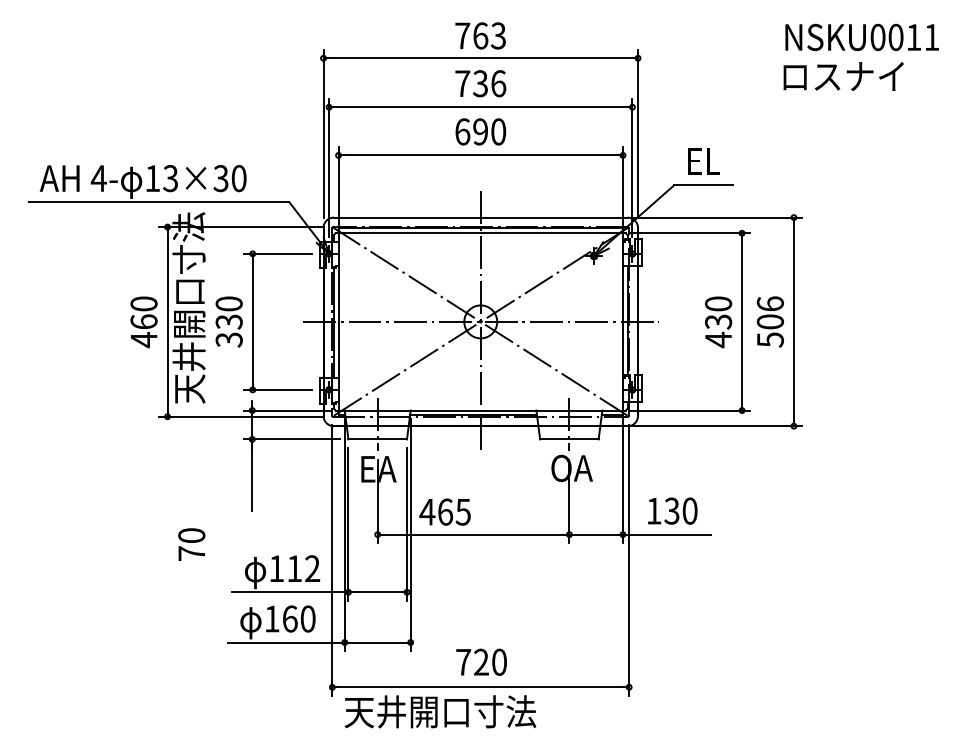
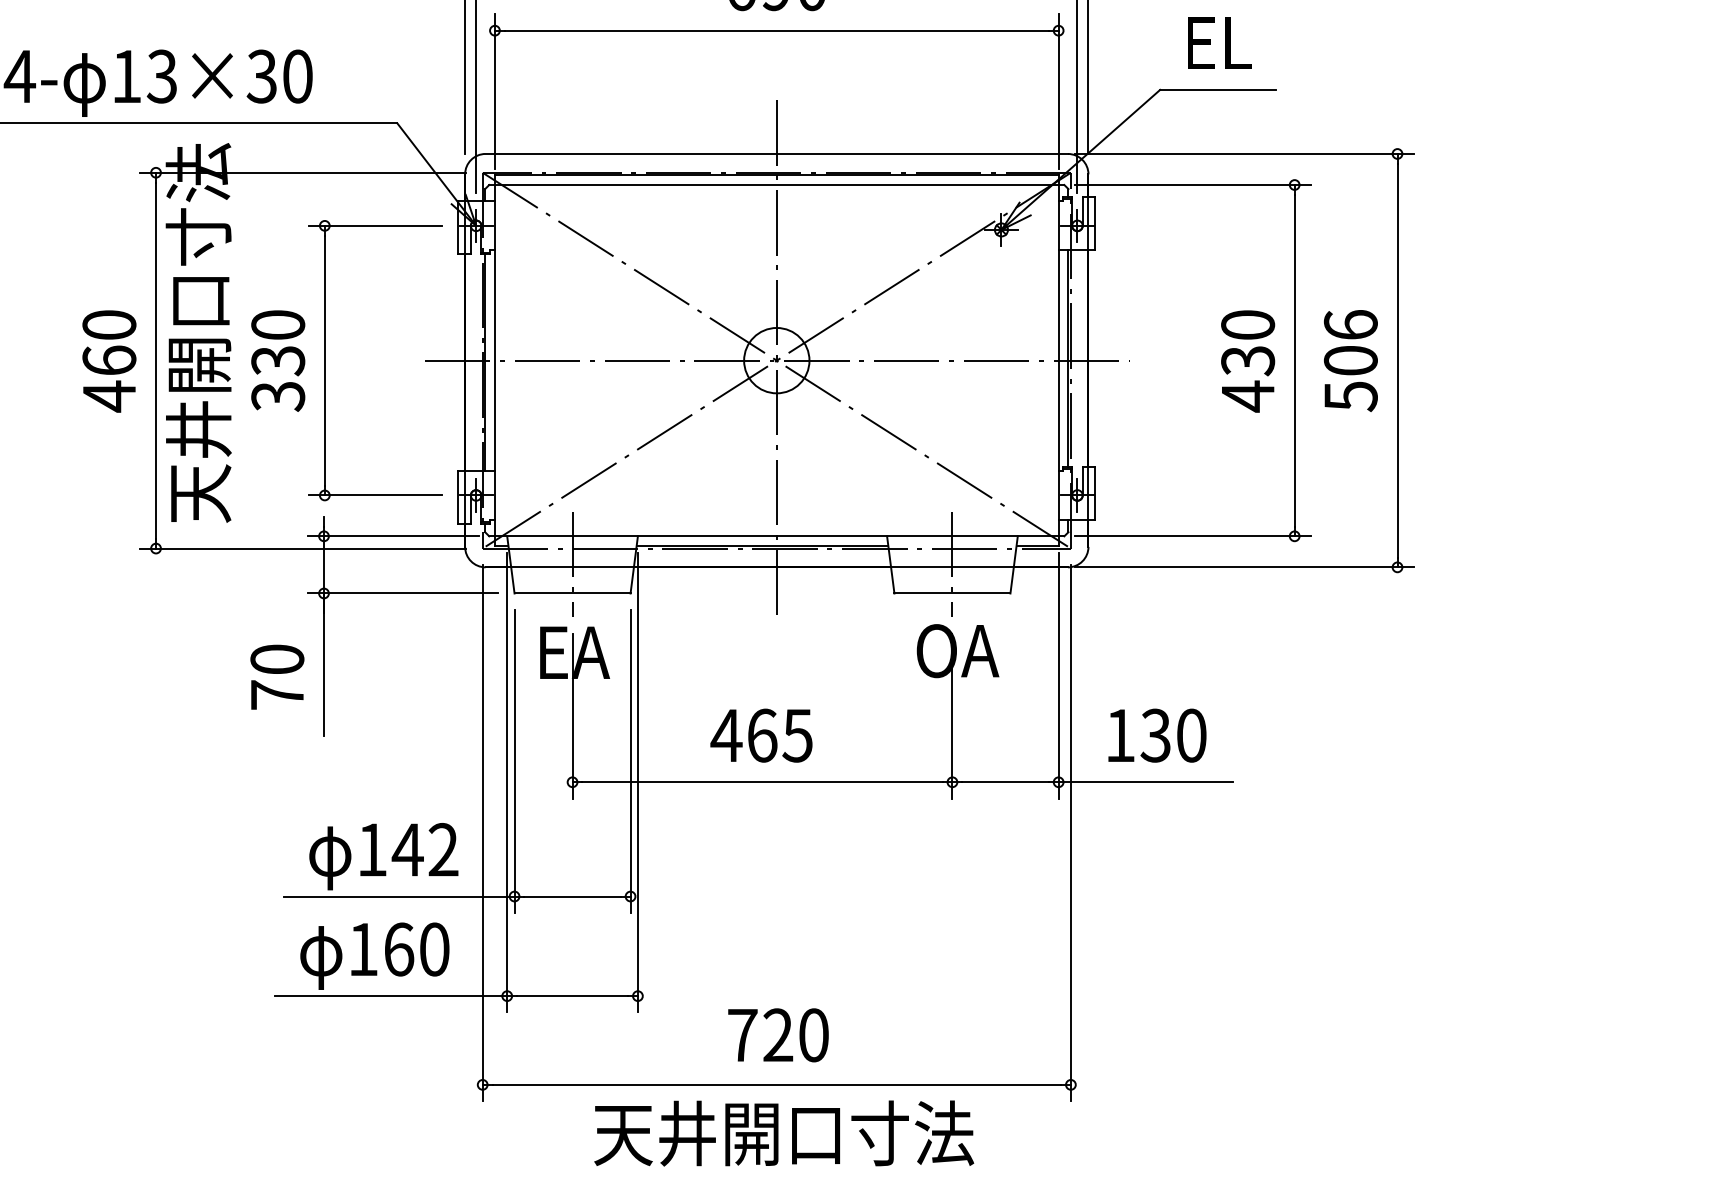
text: (444, 511) -> (760, 734), moved
text: (191, 544) -> (276, 676), moved
text: (294, 568) -> (407, 849), 112 -> 142
text: (440, 711) -> (784, 1132), moved

